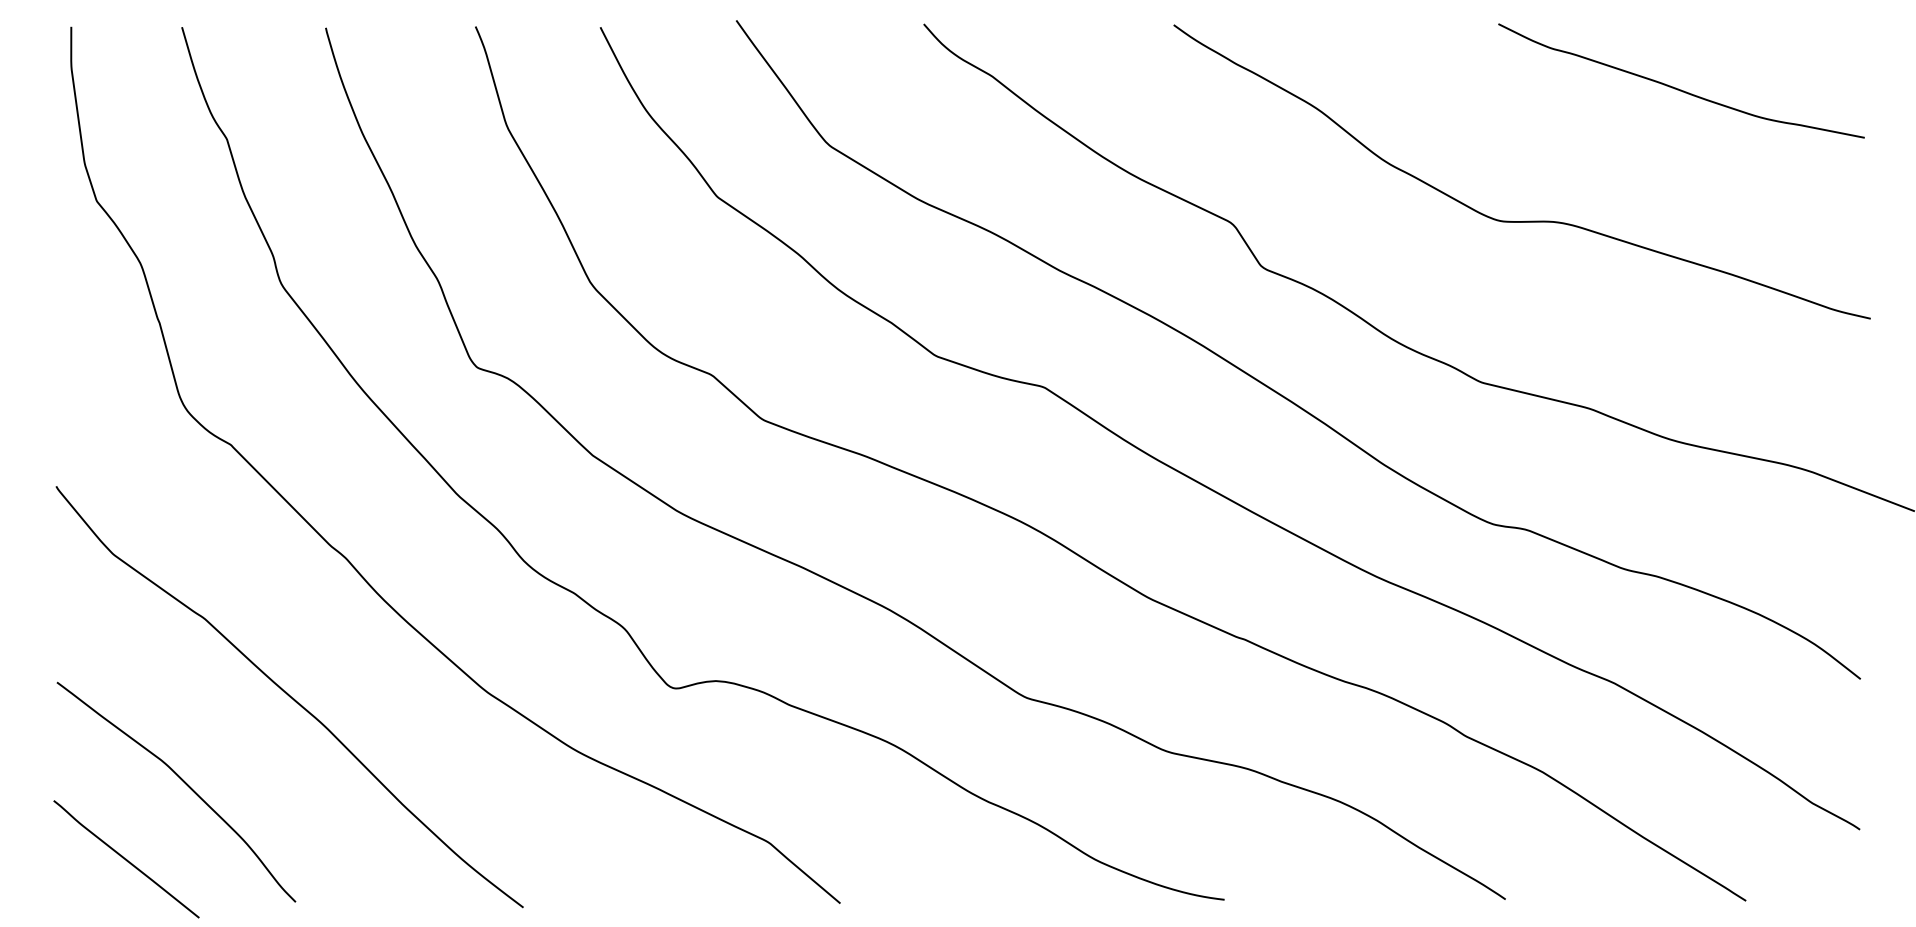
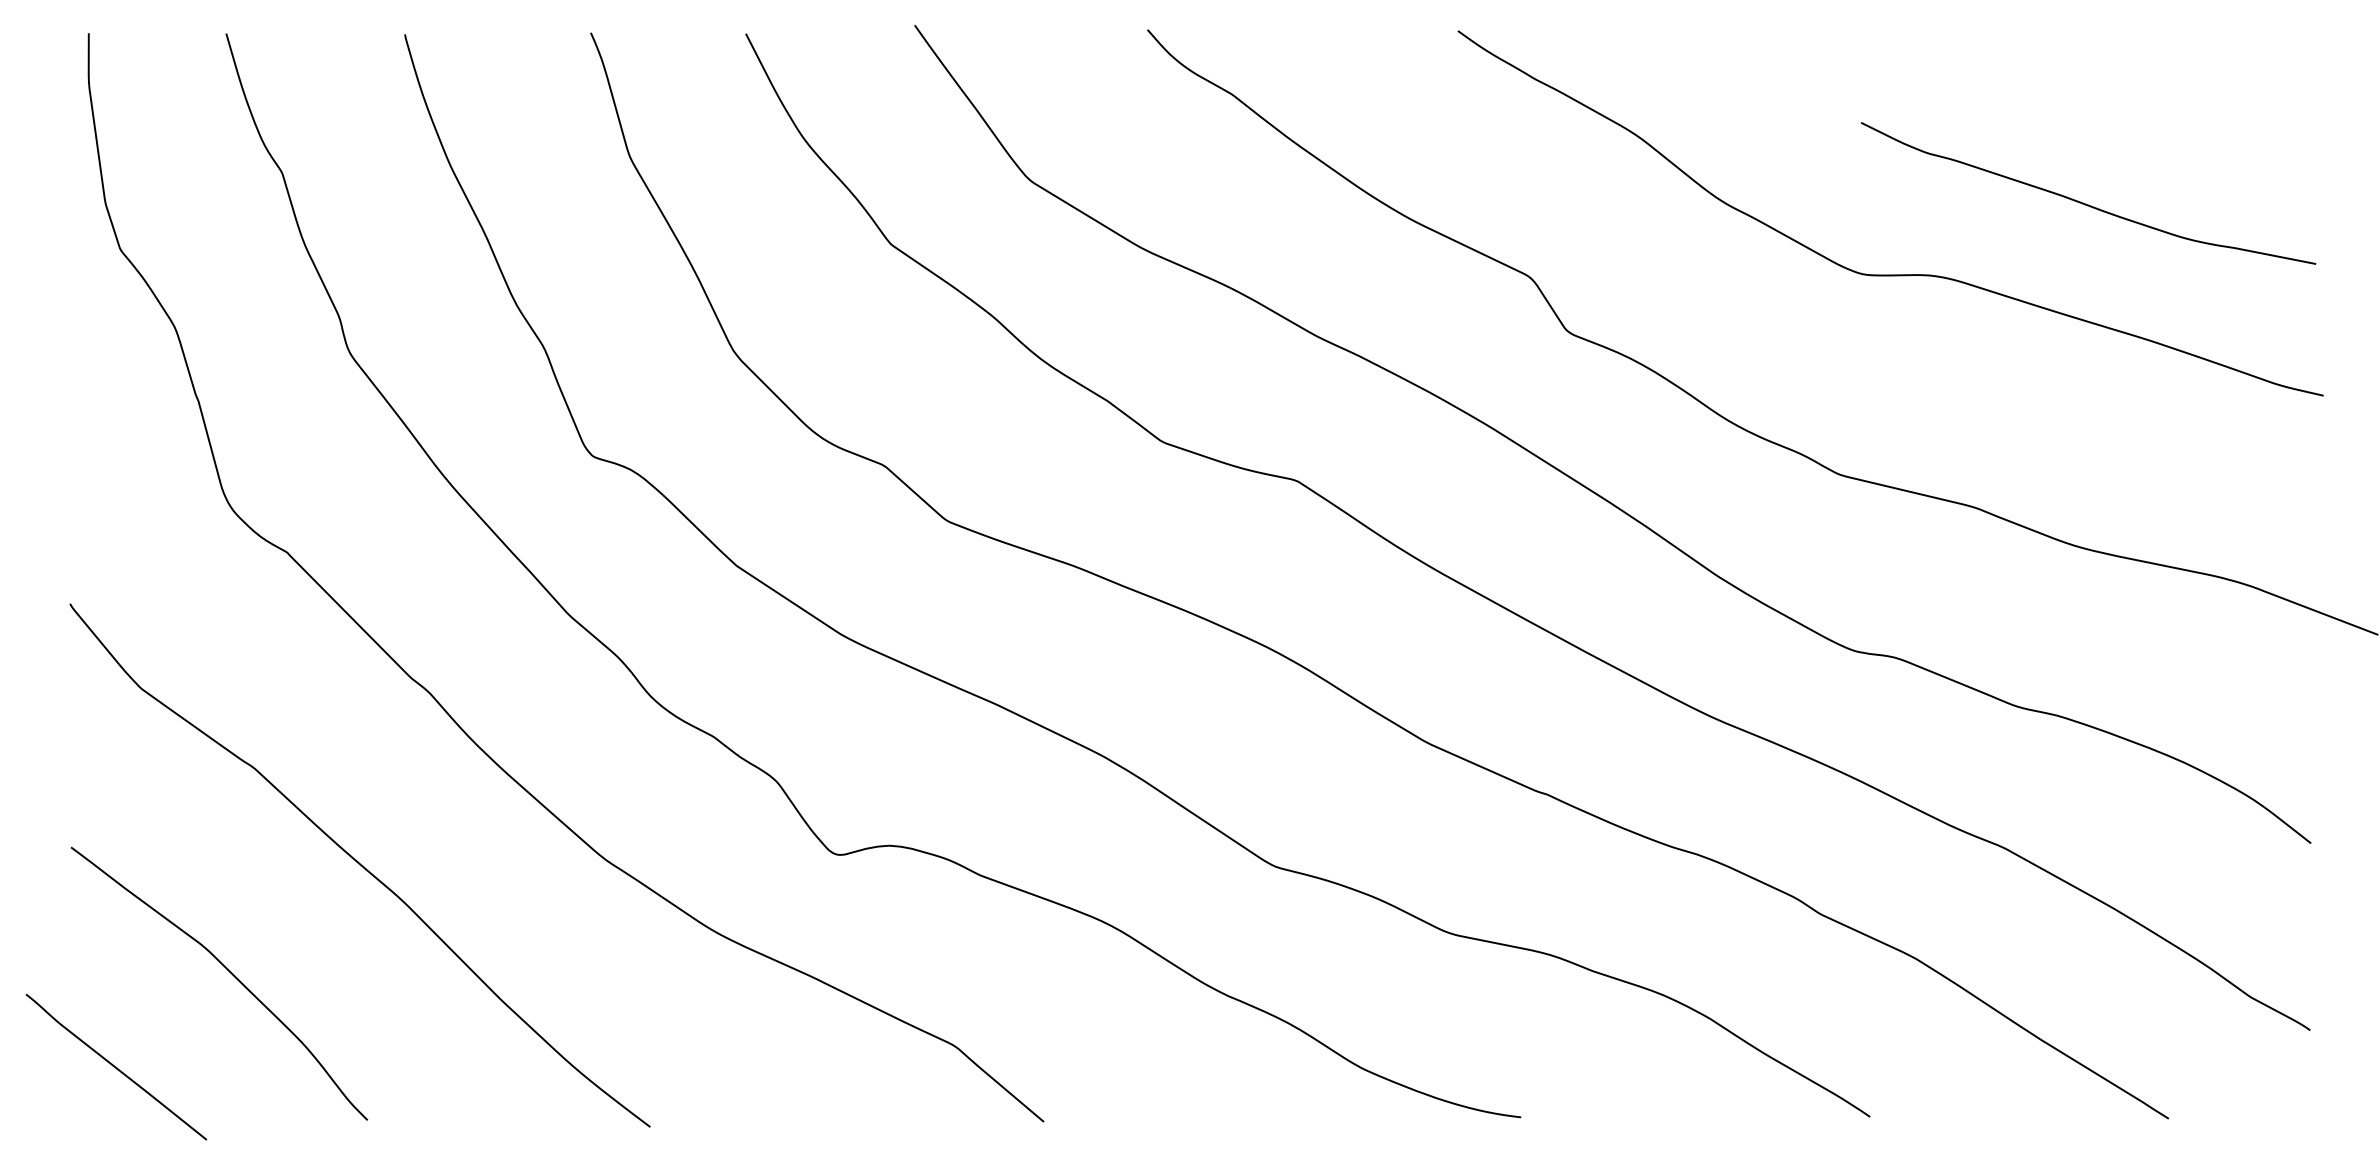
curve: (1679, 89) -> (2086, 203), moved
curve: (125, 858) -> (115, 1066), moved

